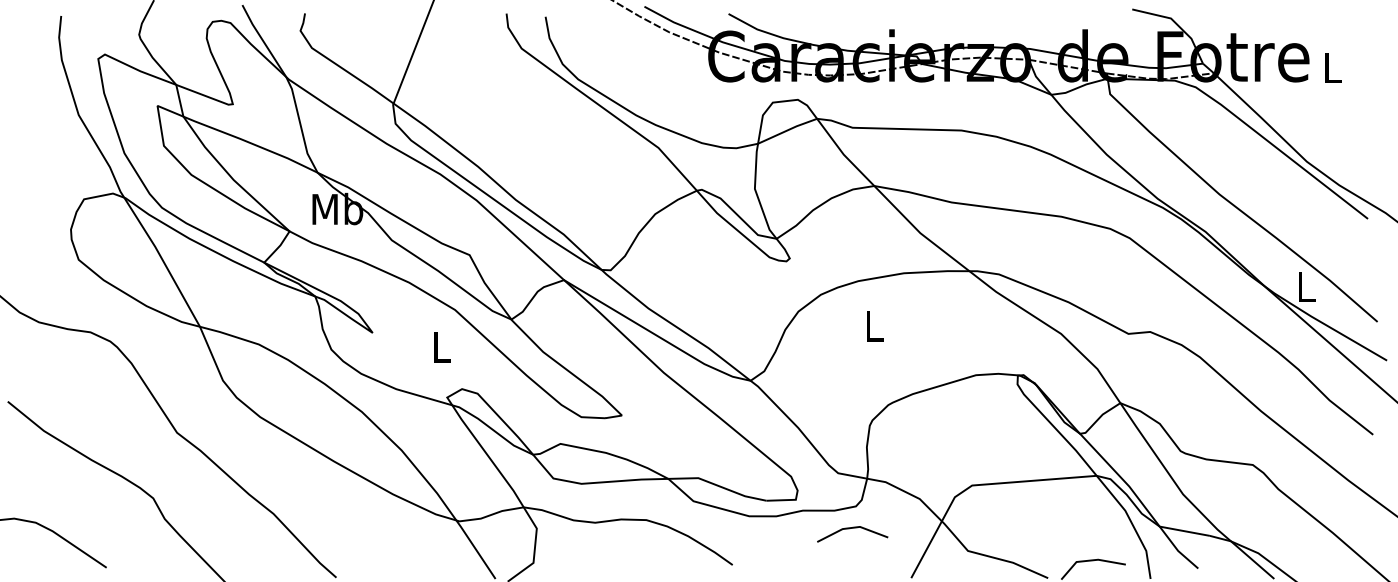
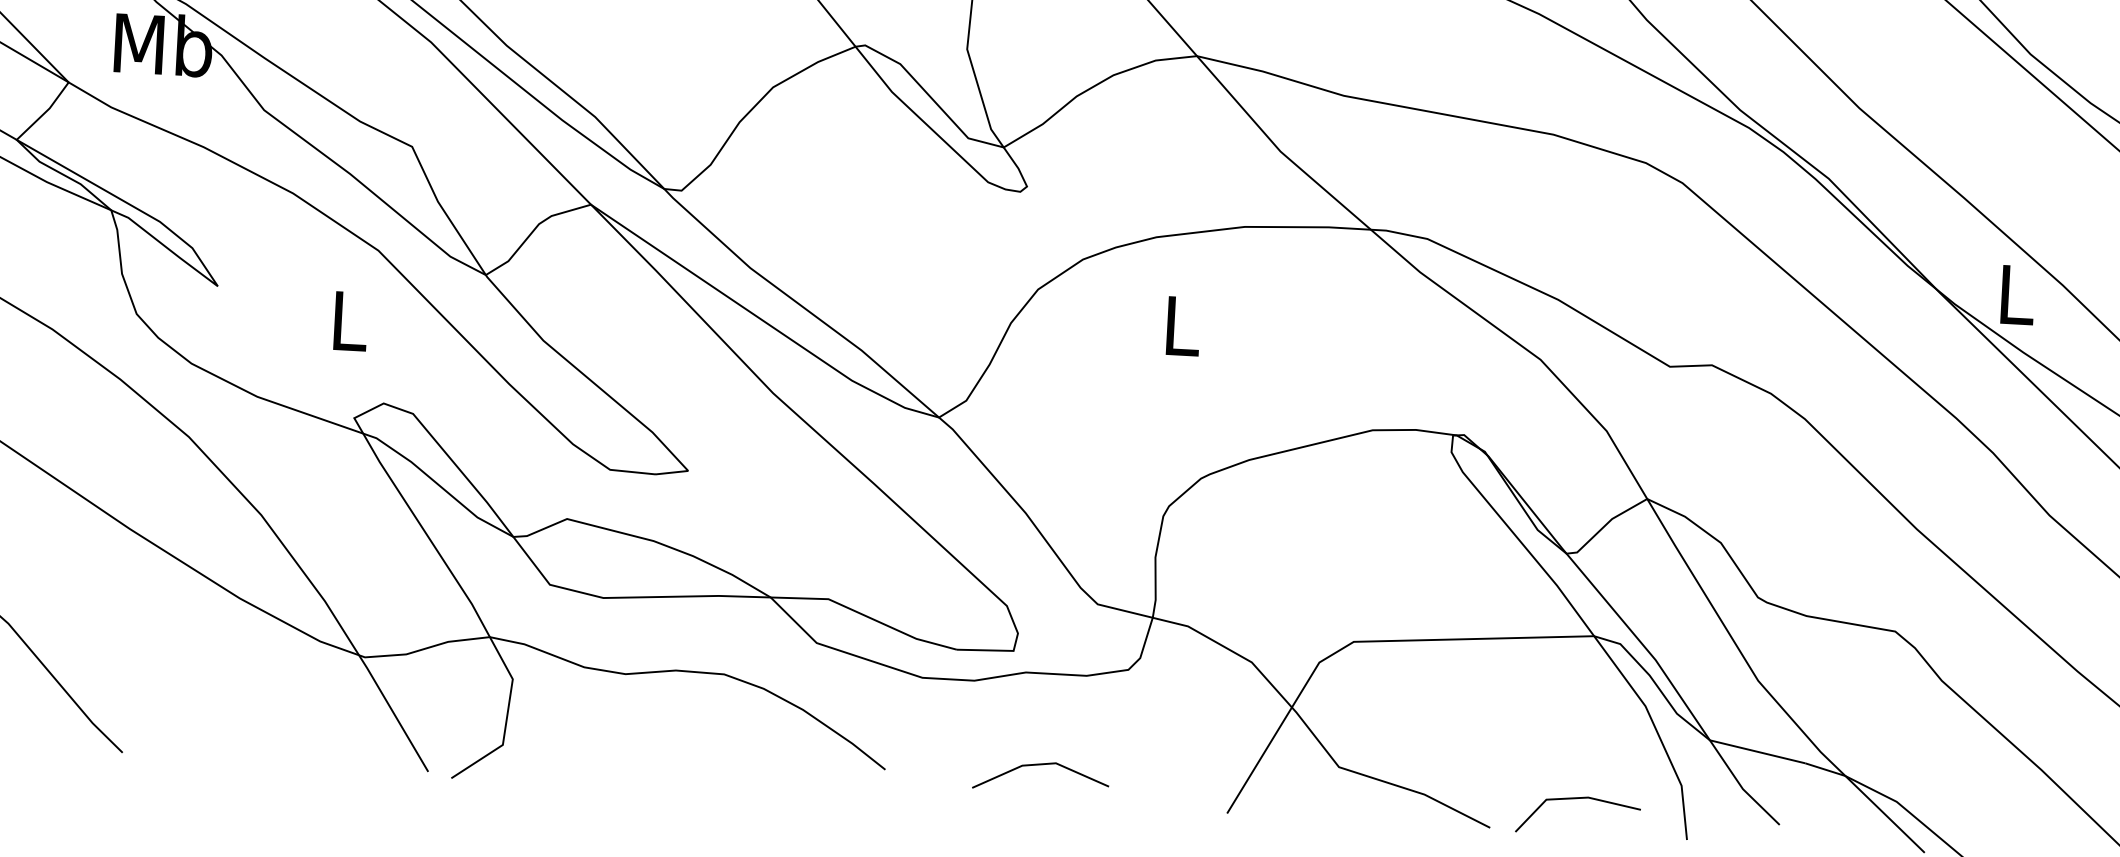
line: (849, 529) -> (1035, 767), moved

